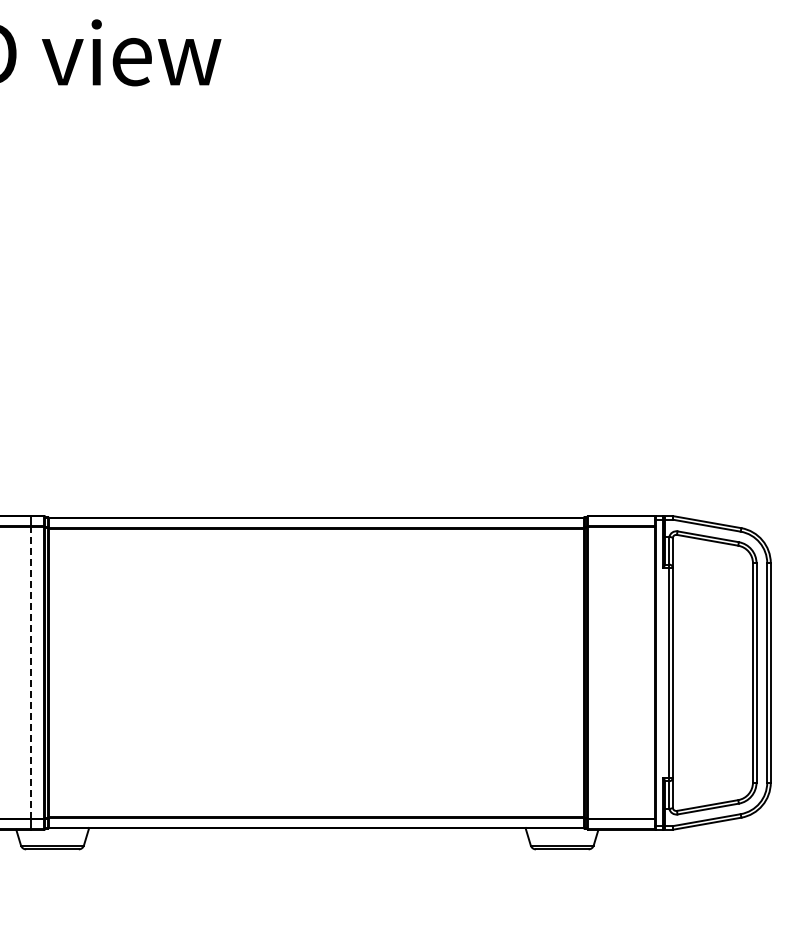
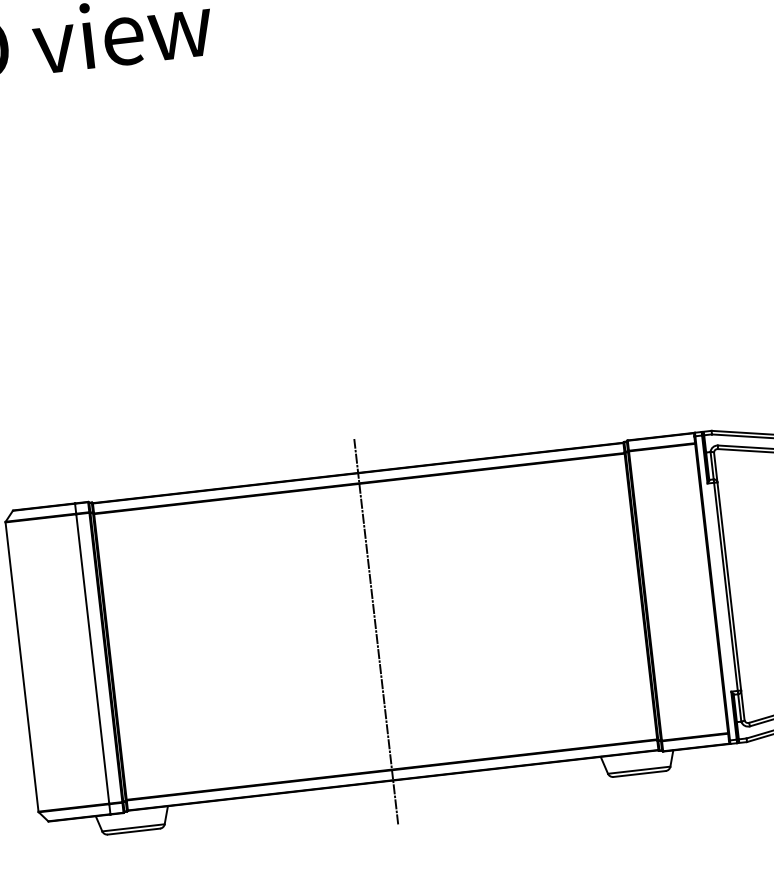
line: (31, 672) -> (93, 658), dashed -> solid
line: (316, 677) -> (376, 631), added

